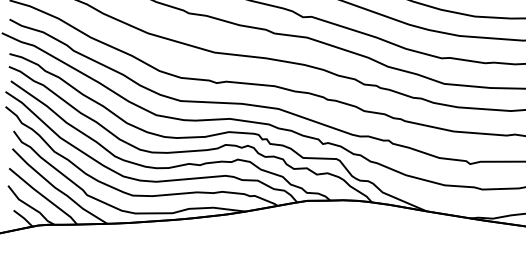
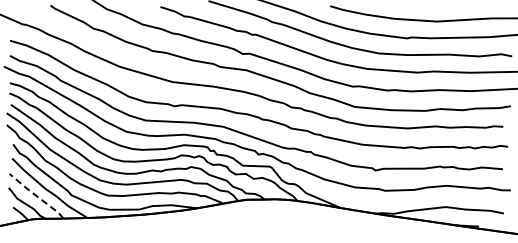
line: (43, 196) -> (36, 196), solid -> dashed

